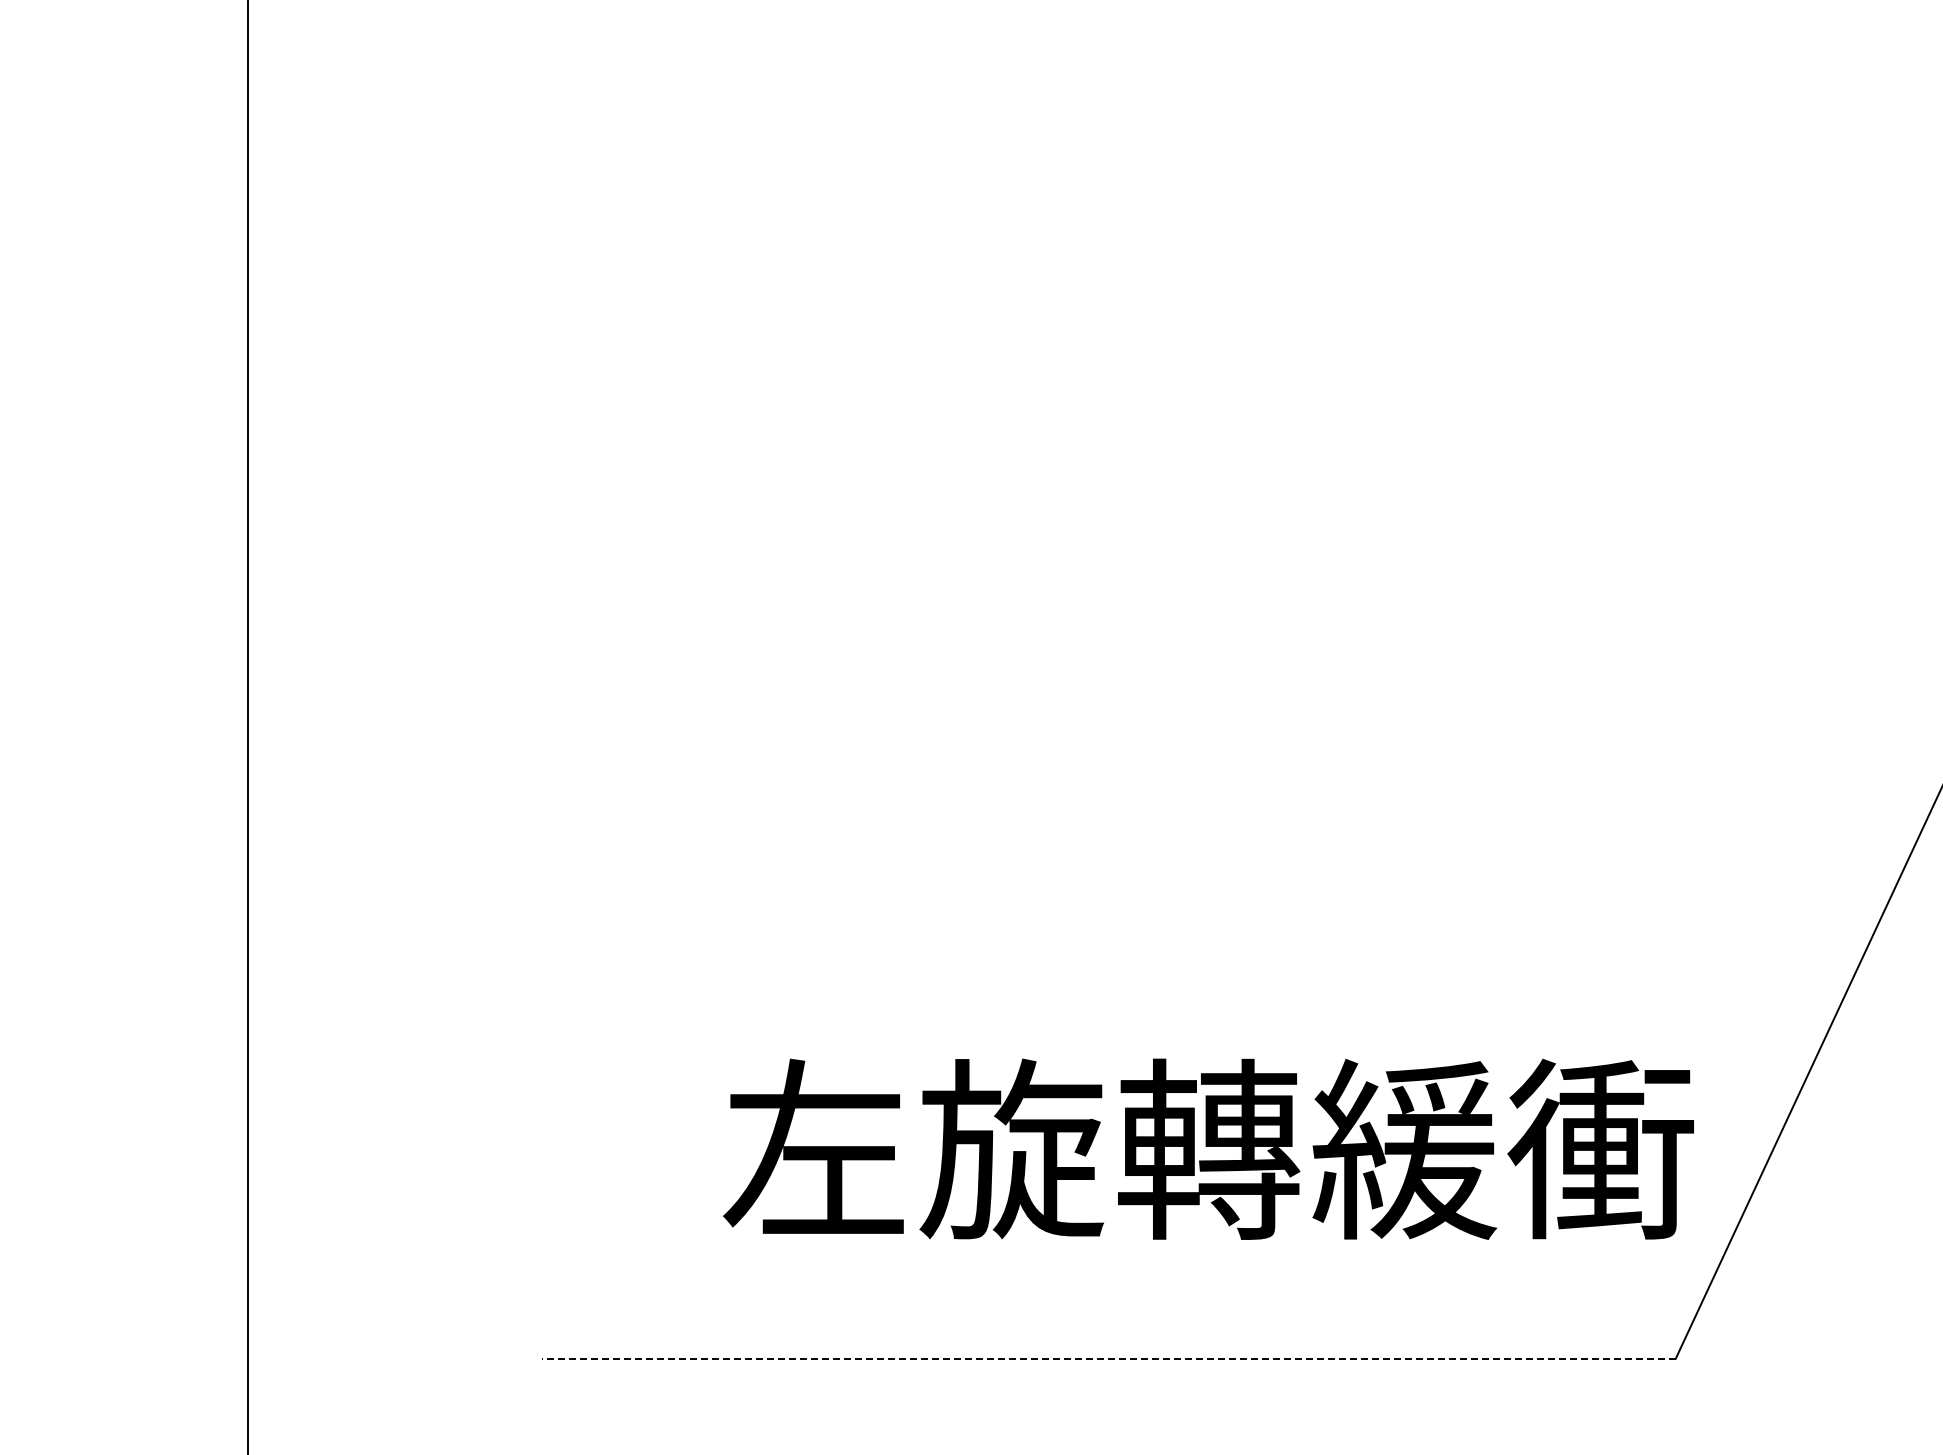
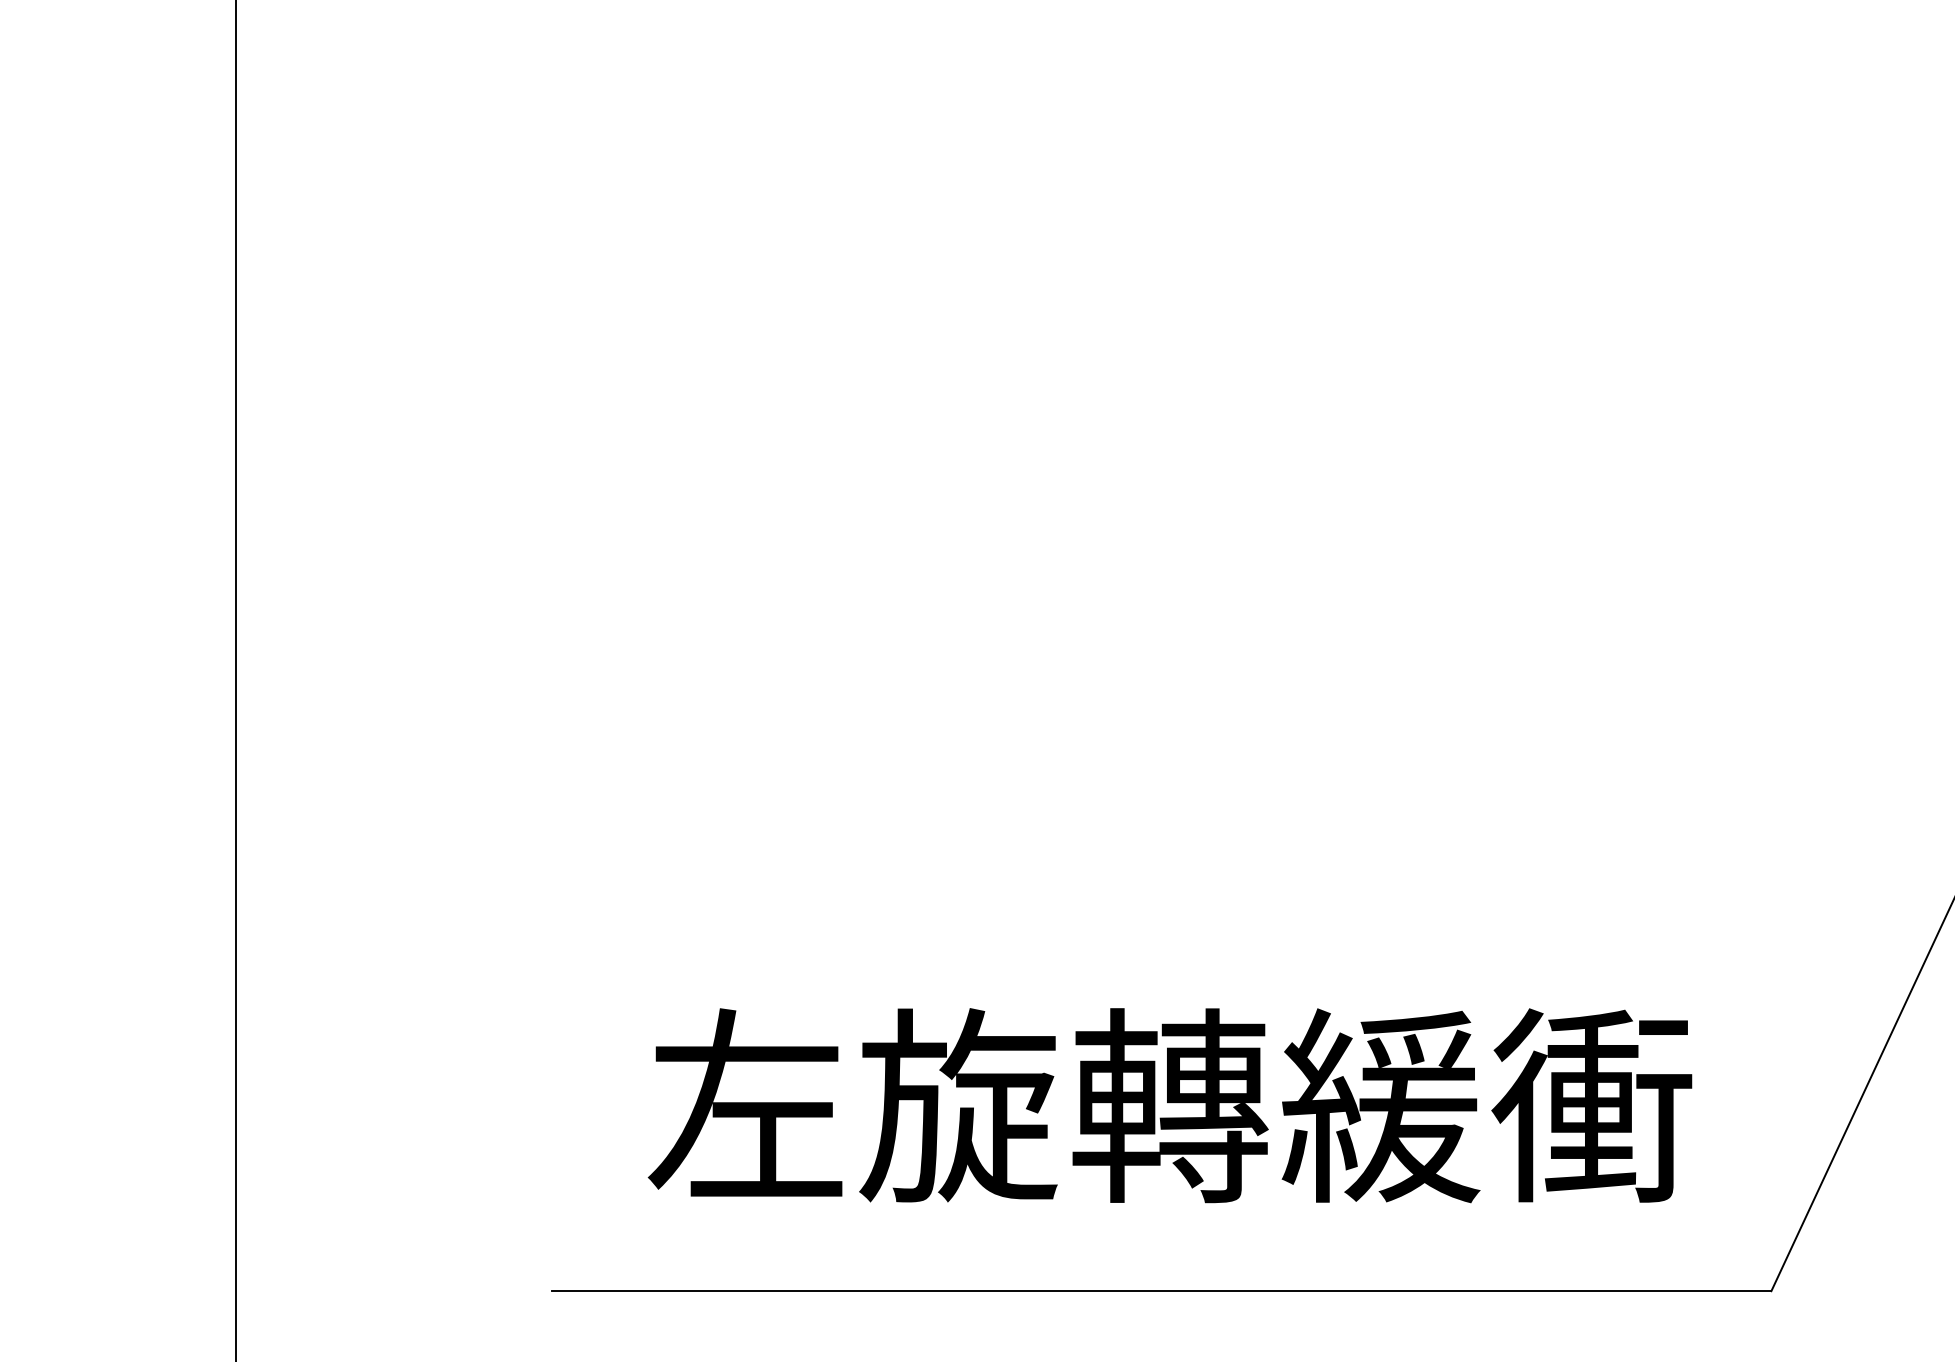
text: (1208, 1148) -> (1169, 1104), moved
line: (1108, 1358) -> (1161, 1290), dashed -> solid

